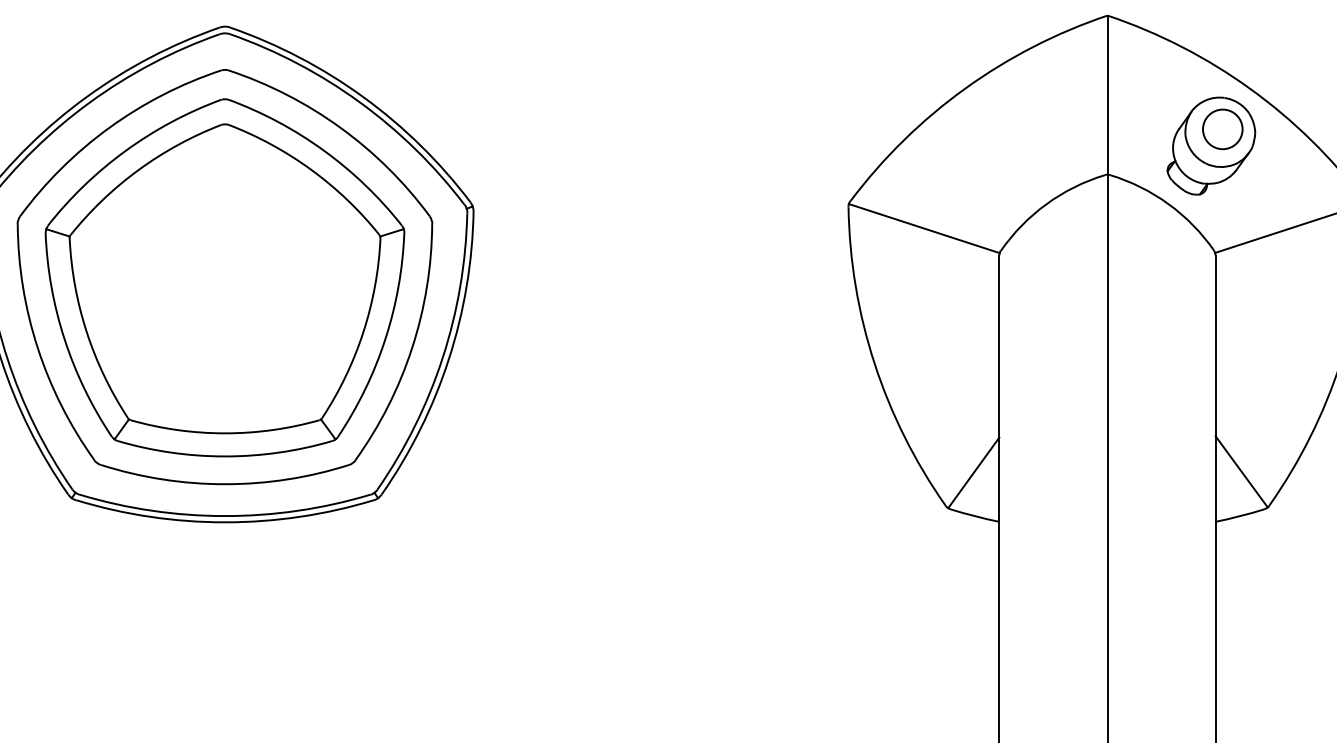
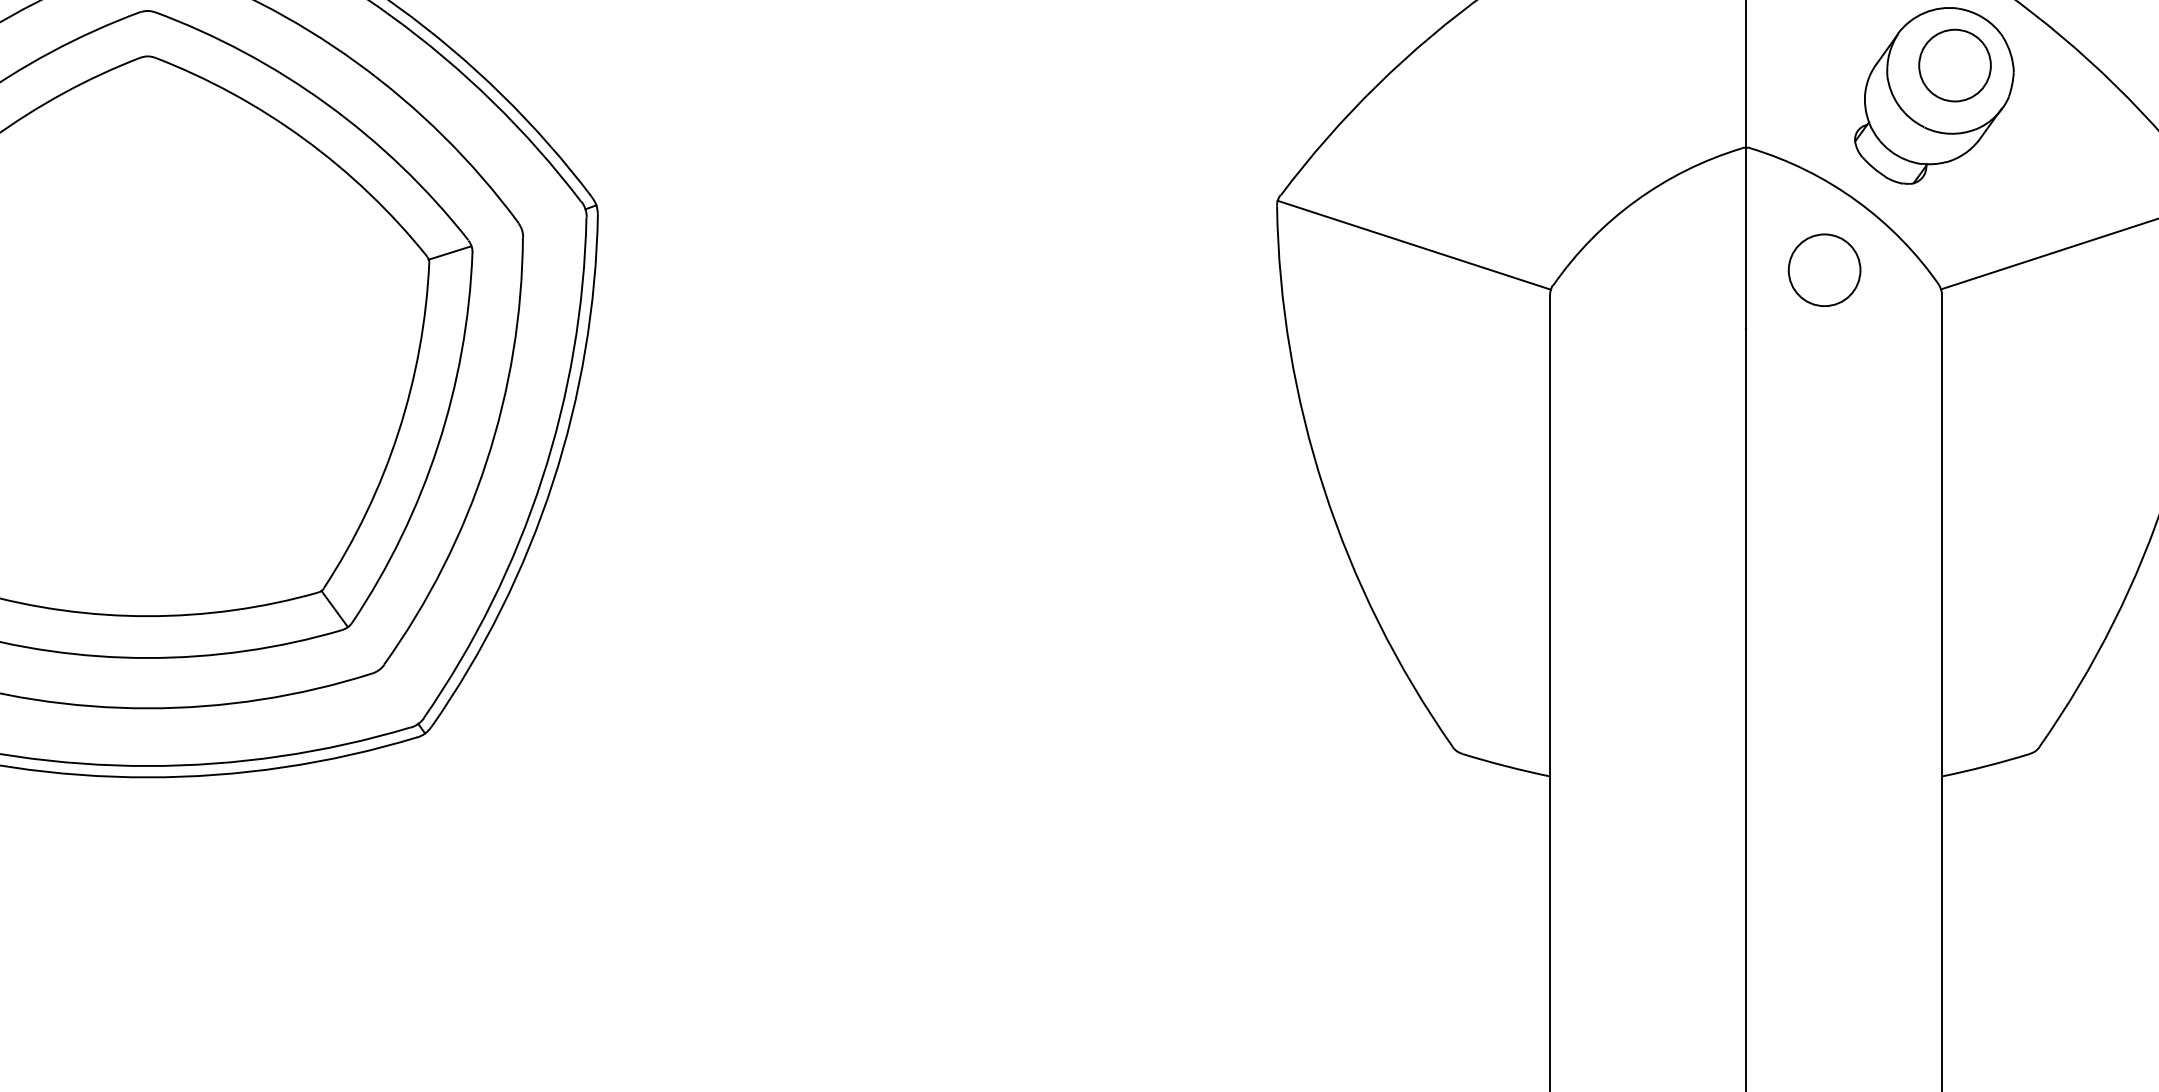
circle: (1150, 242) -> (1824, 270), added
line: (1241, 471) -> (1988, 685), removed
line: (973, 472) -> (1503, 687), removed

